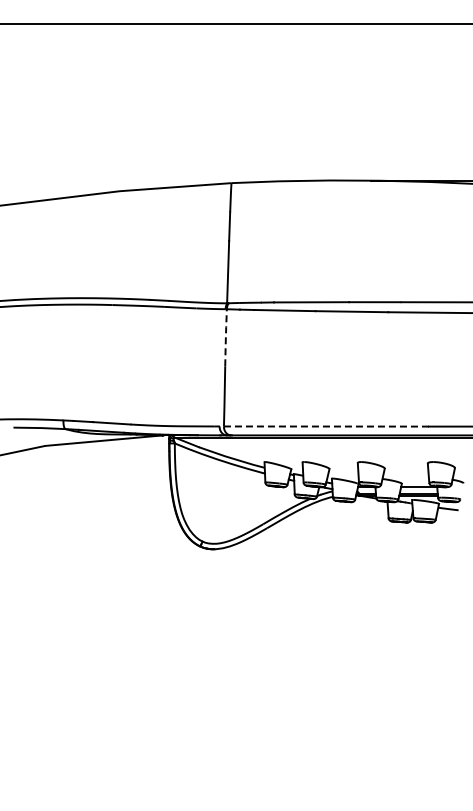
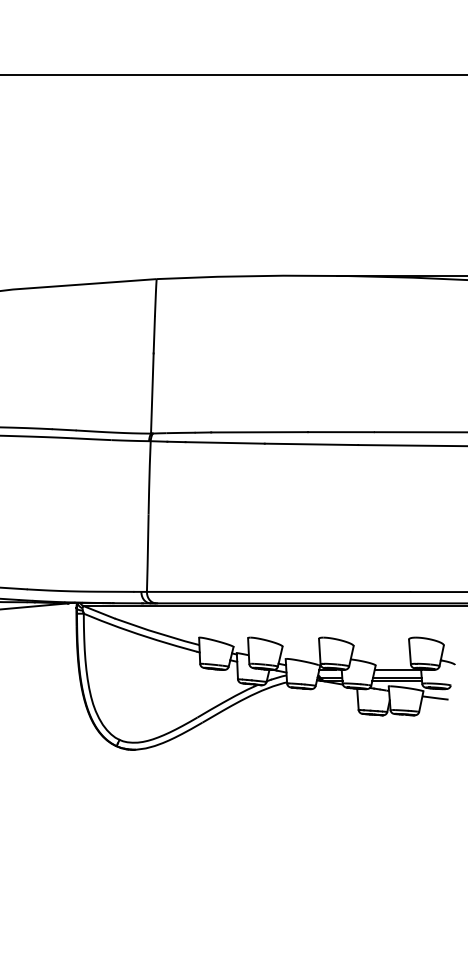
line: (225, 337) -> (148, 477), dashed -> solid
line: (321, 426) -> (272, 591), dashed -> solid

